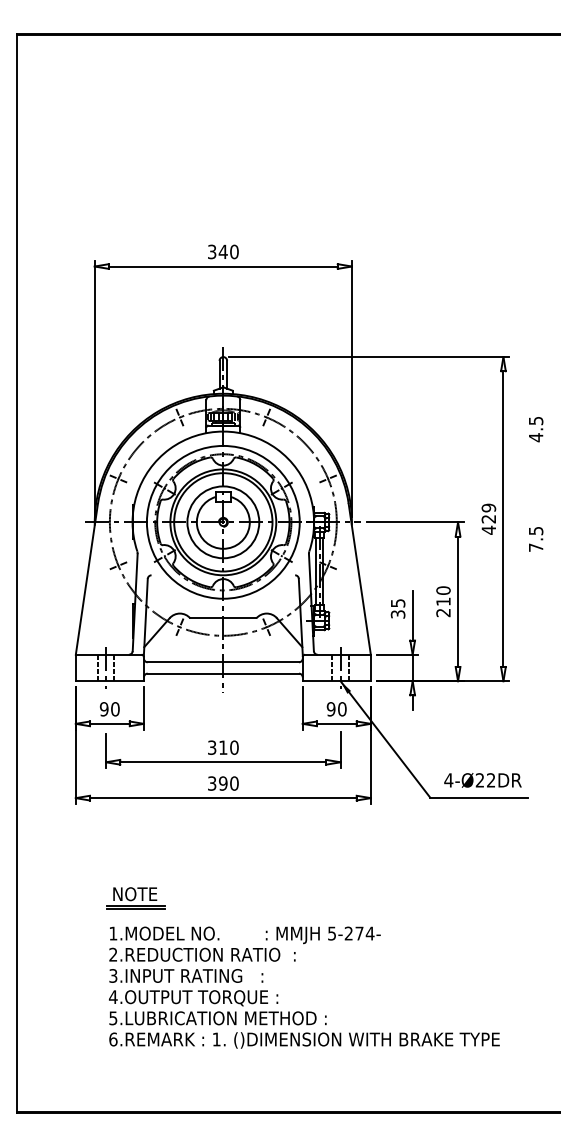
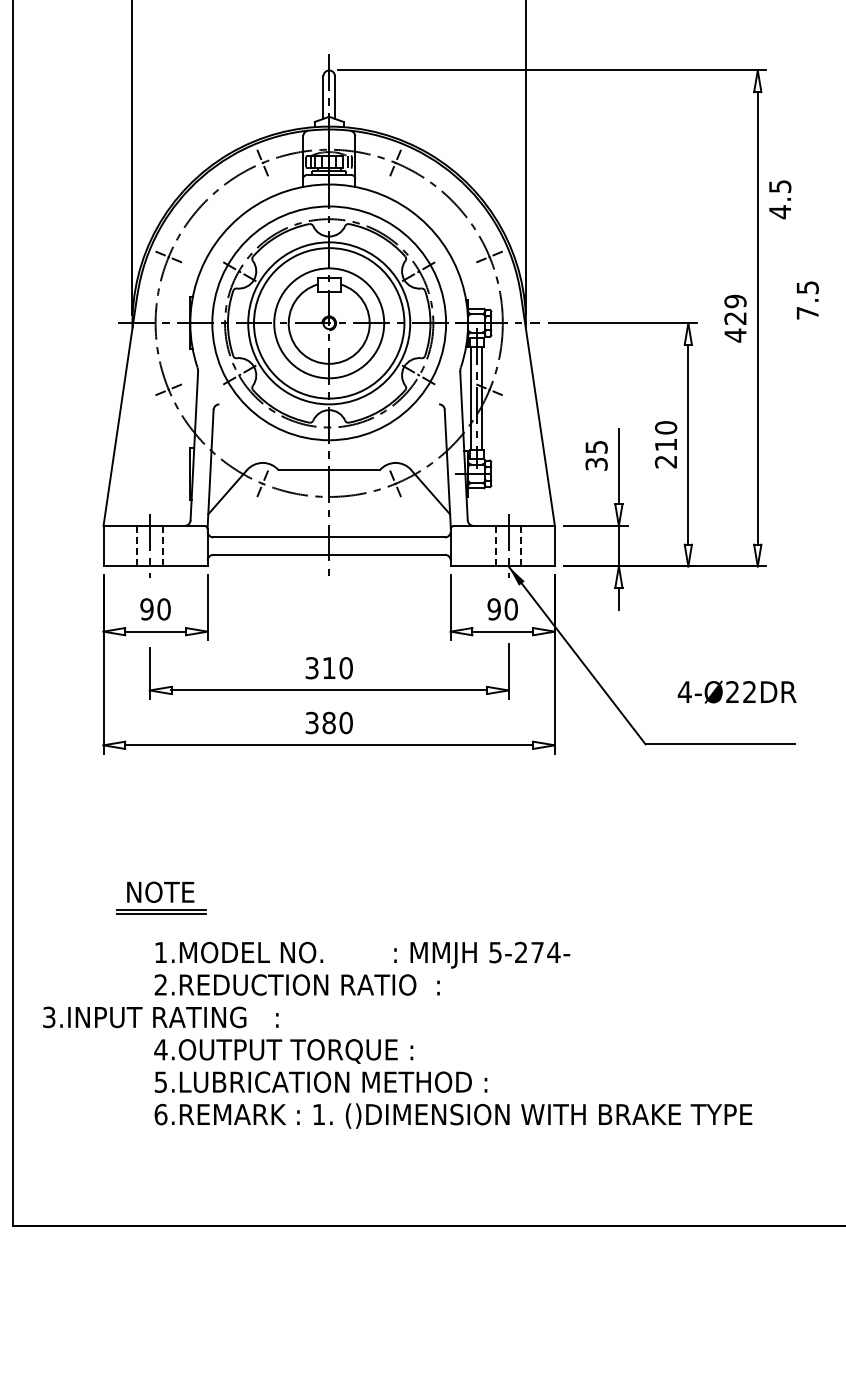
text: (536, 429) -> (780, 199), moved
text: (536, 539) -> (808, 300), moved
text: (482, 780) -> (736, 692), moved
text: (223, 783) -> (329, 722), 390 -> 380
part: (135, 898) -> (161, 898), moved
text: (186, 975) -> (161, 1016), moved

